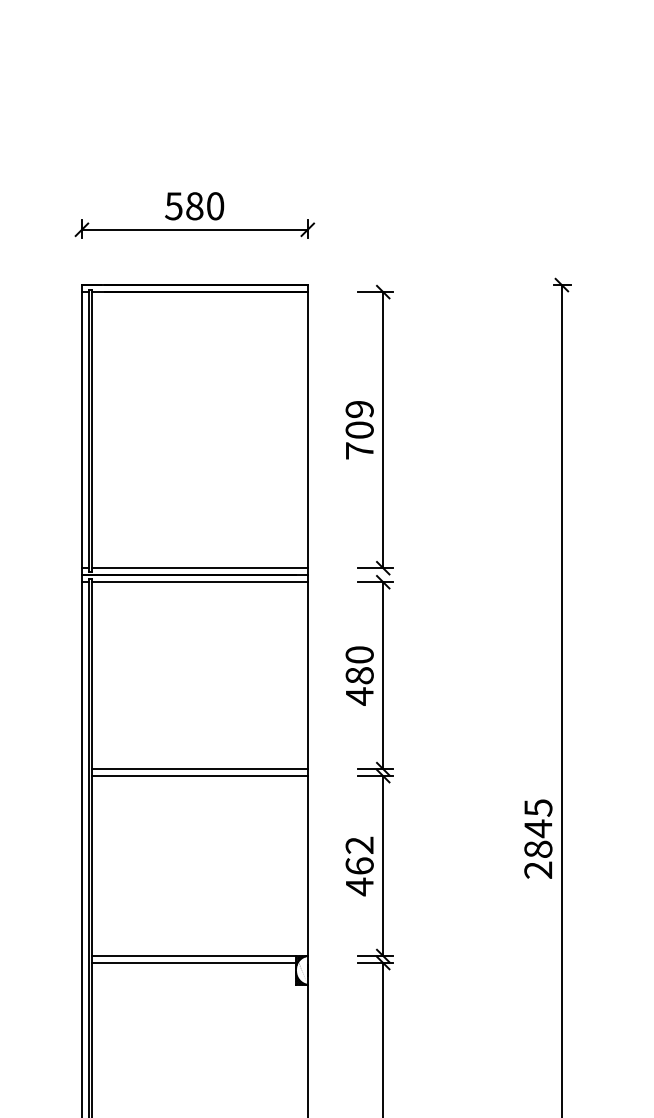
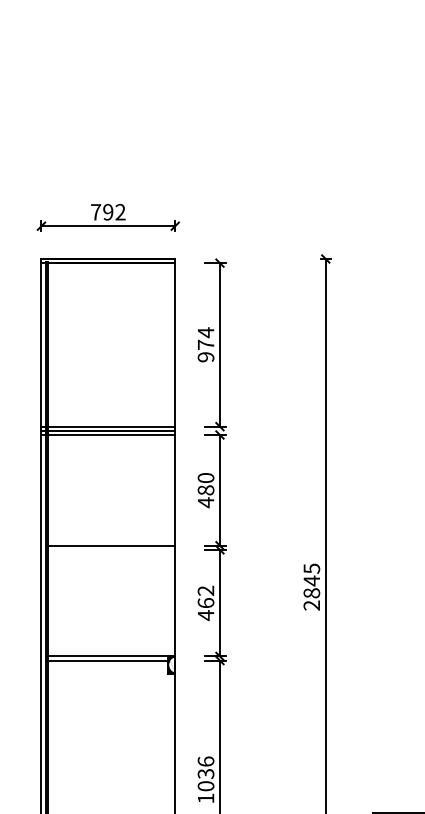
text: (193, 206) -> (107, 212), 580 -> 792
text: (358, 429) -> (205, 344), 709 -> 974
line: (200, 775) -> (111, 549), removed

